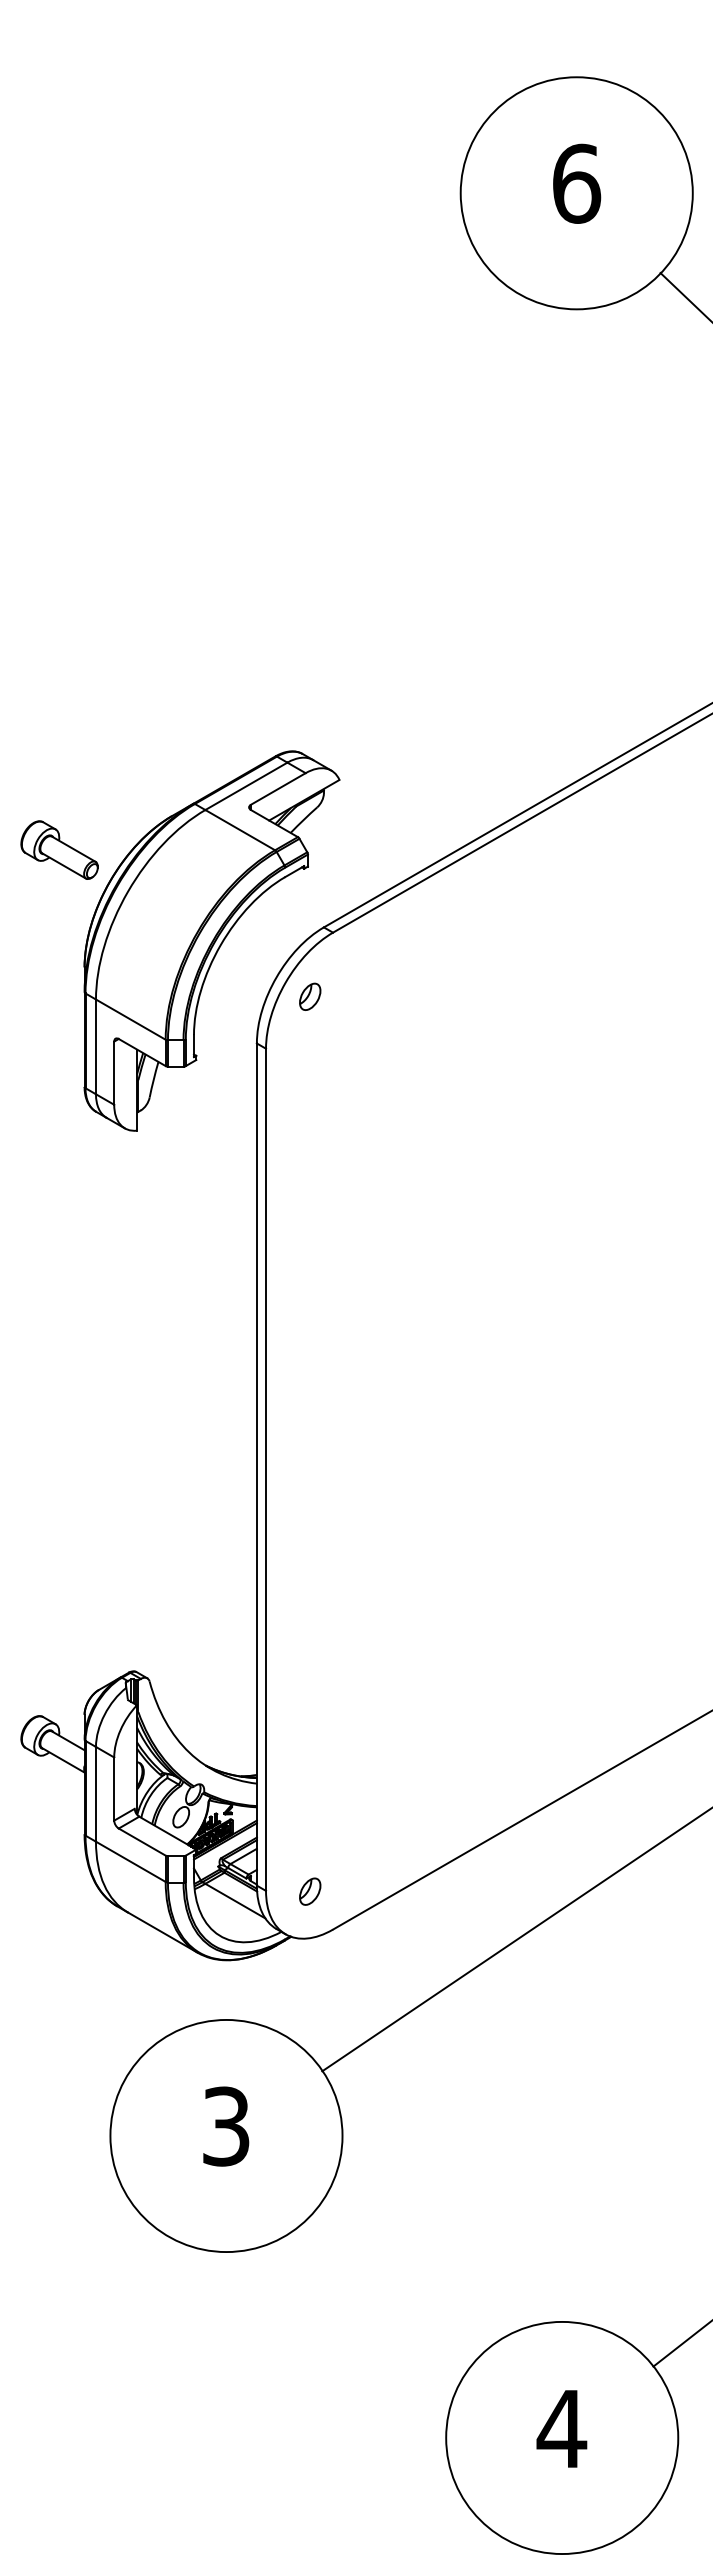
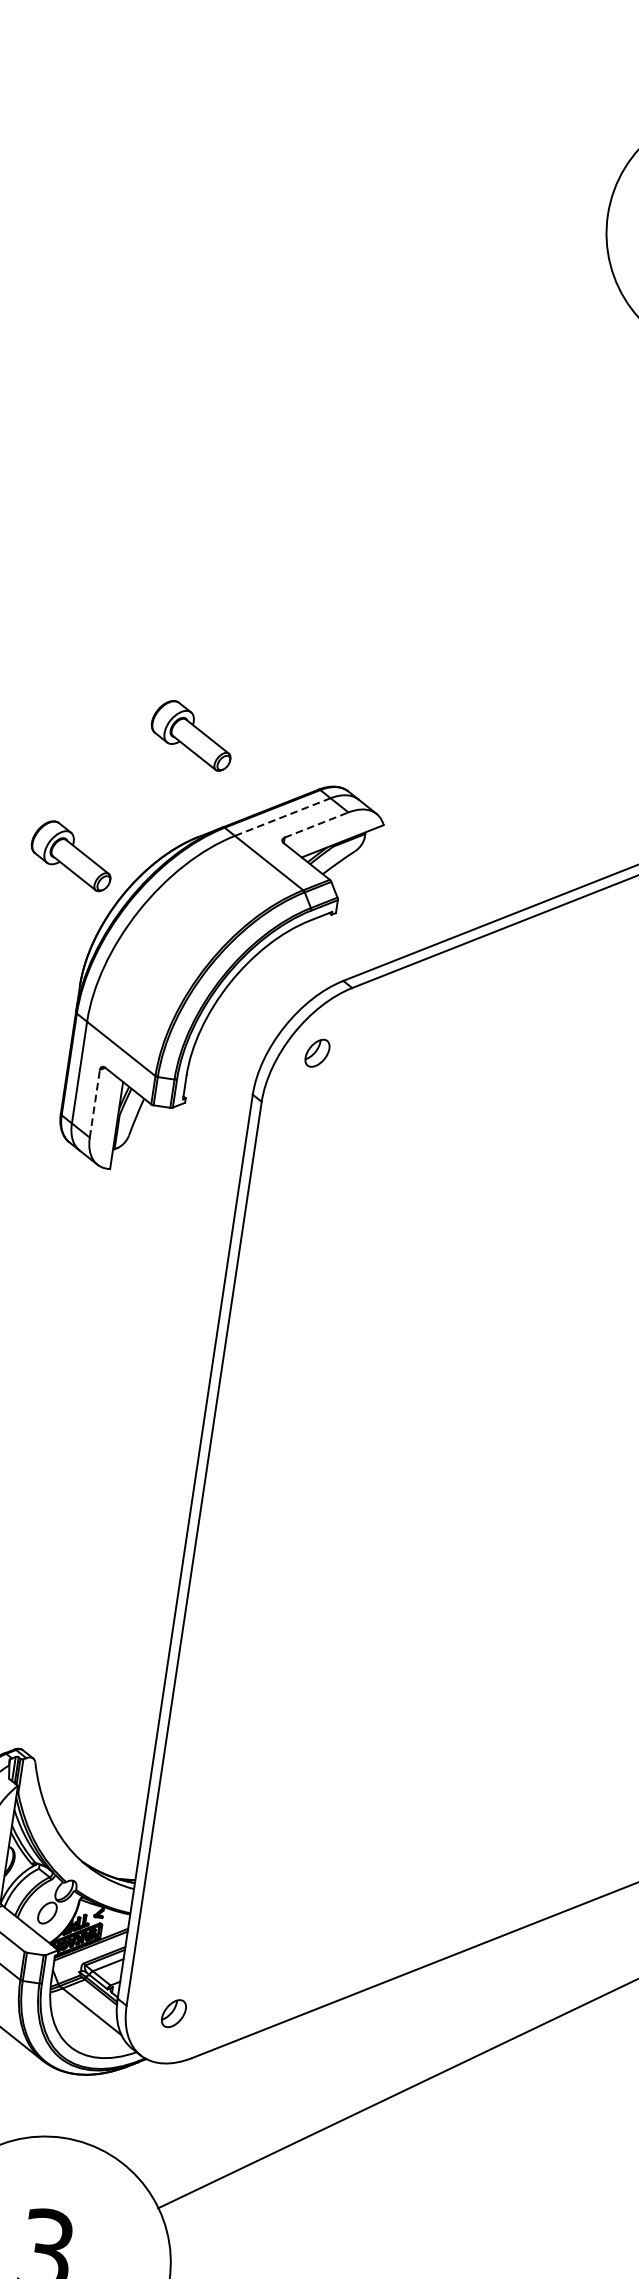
part: (152, 723) -> (192, 734), added
line: (246, 786) -> (282, 817), solid -> dashed
line: (278, 788) -> (316, 824), solid -> dashed
line: (114, 1073) -> (95, 1104), solid -> dashed

